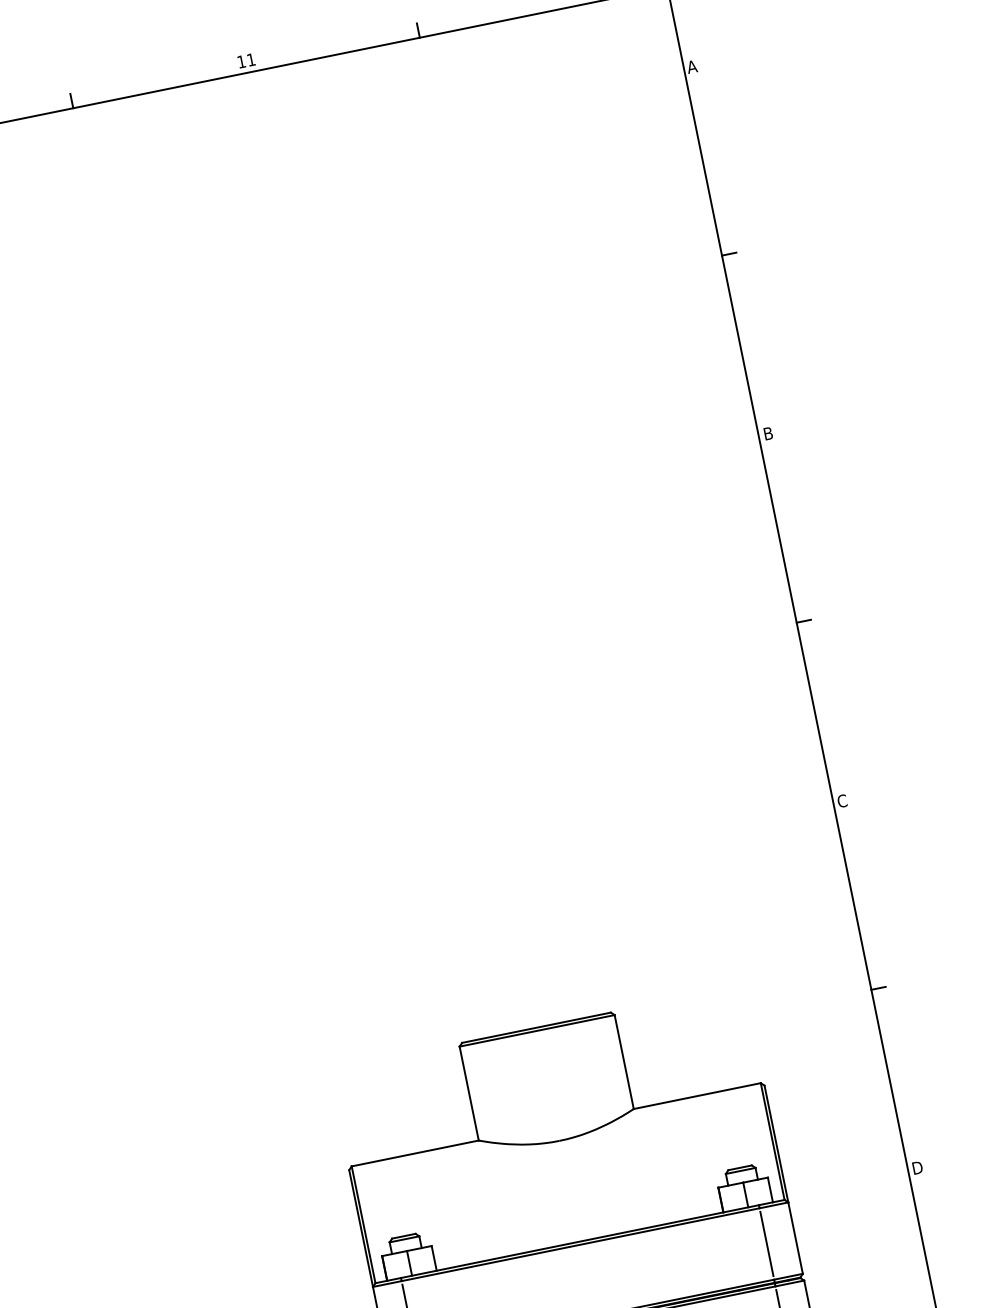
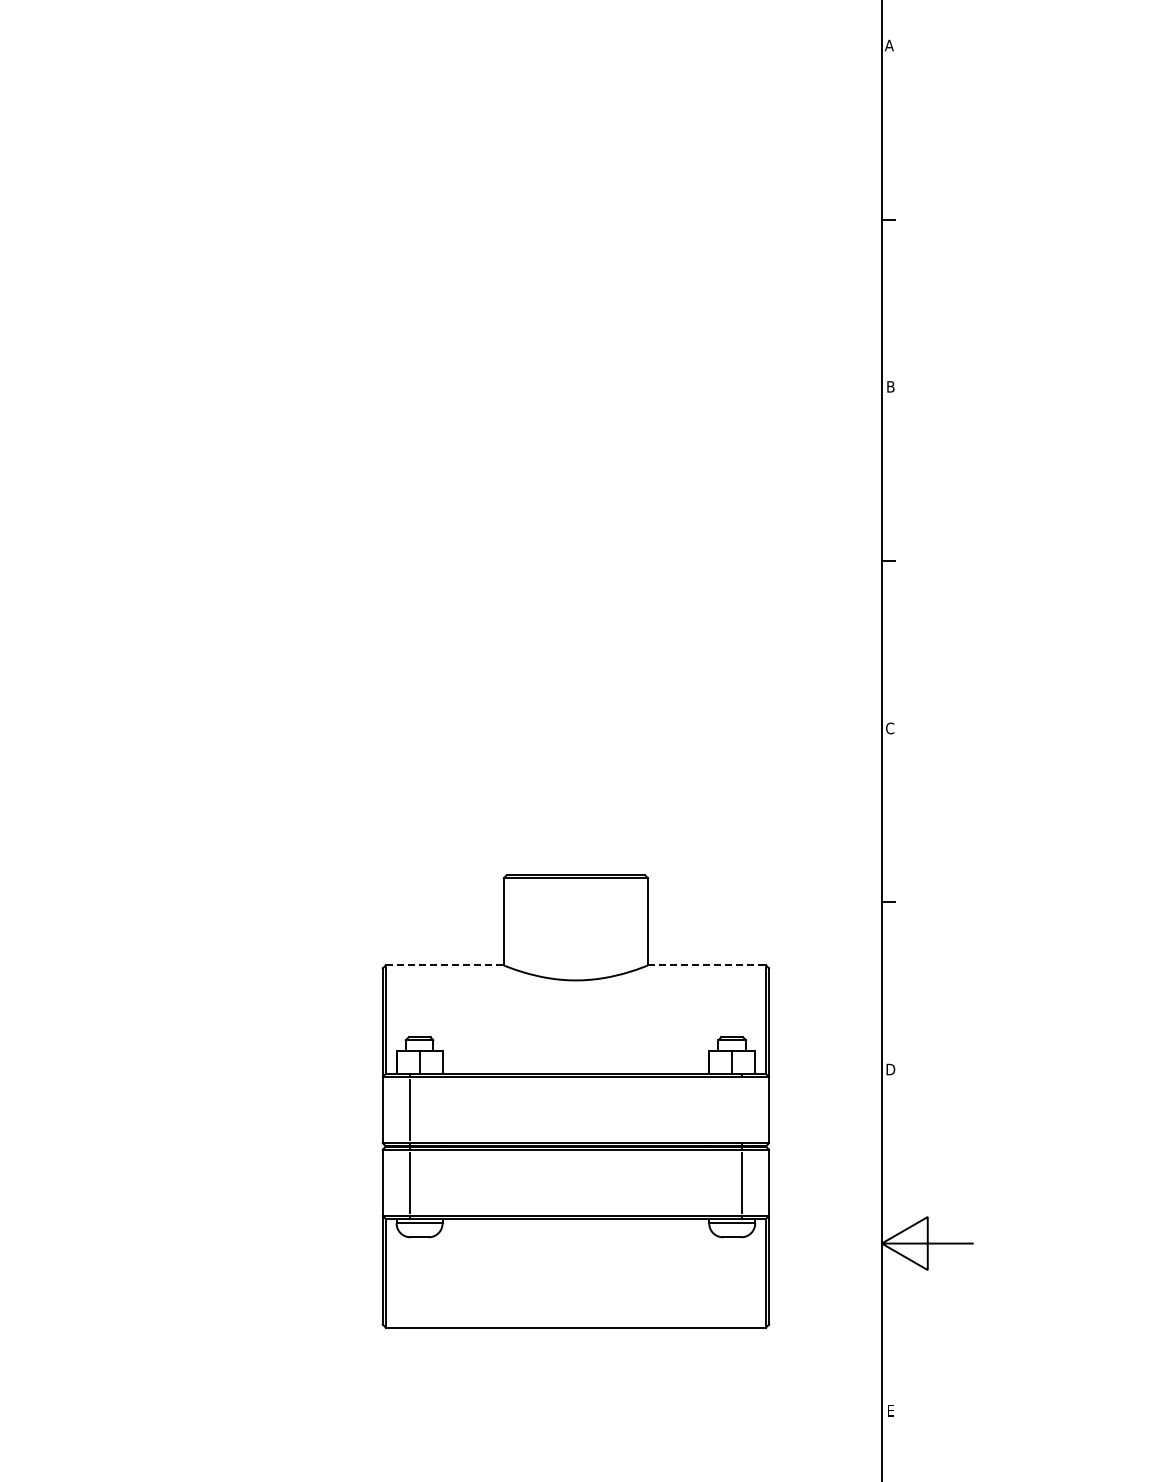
line: (697, 1096) -> (707, 965), solid -> dashed
line: (416, 1153) -> (445, 965), solid -> dashed
line: (767, 1244) -> (742, 1110), removed

